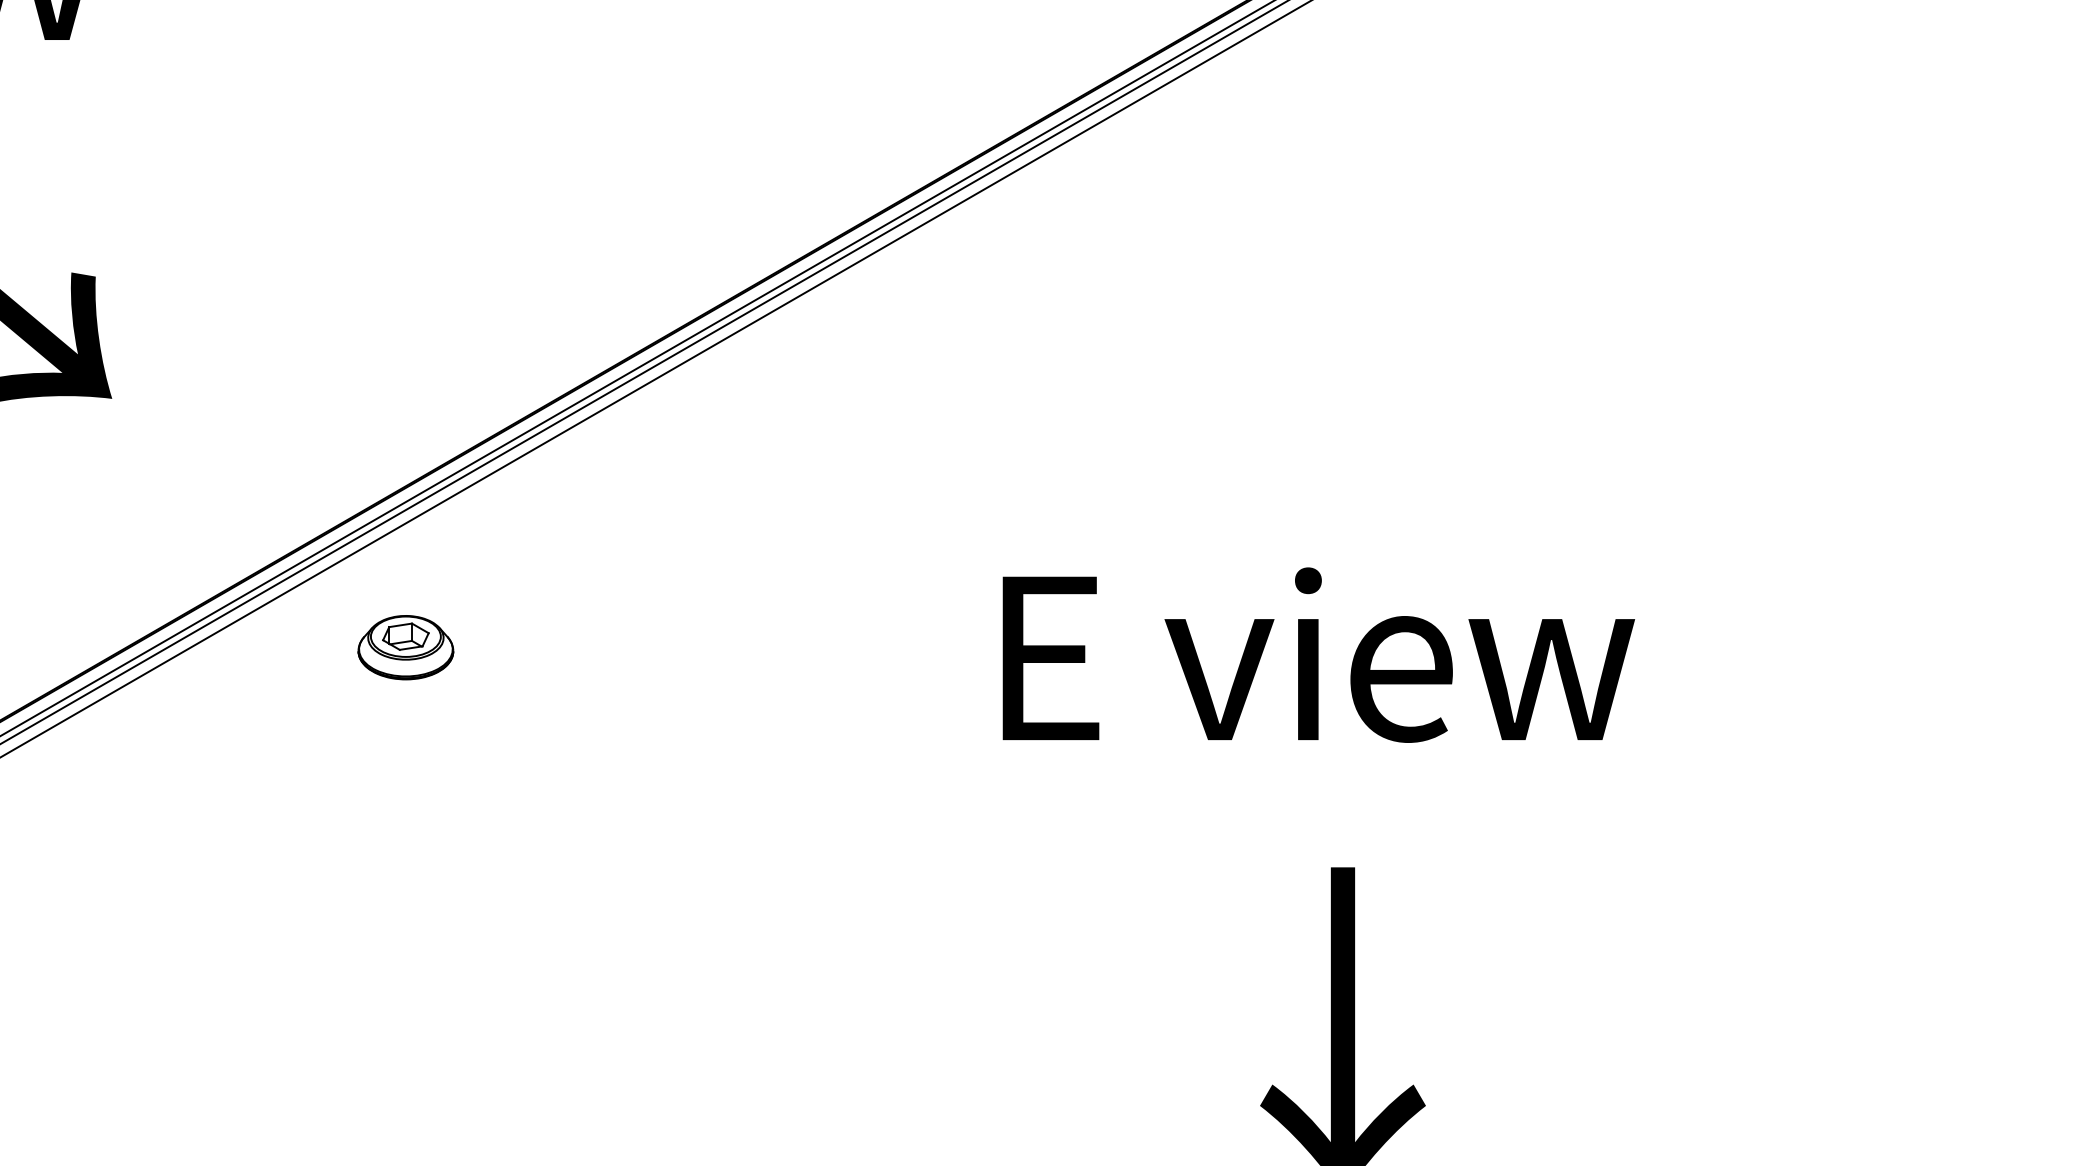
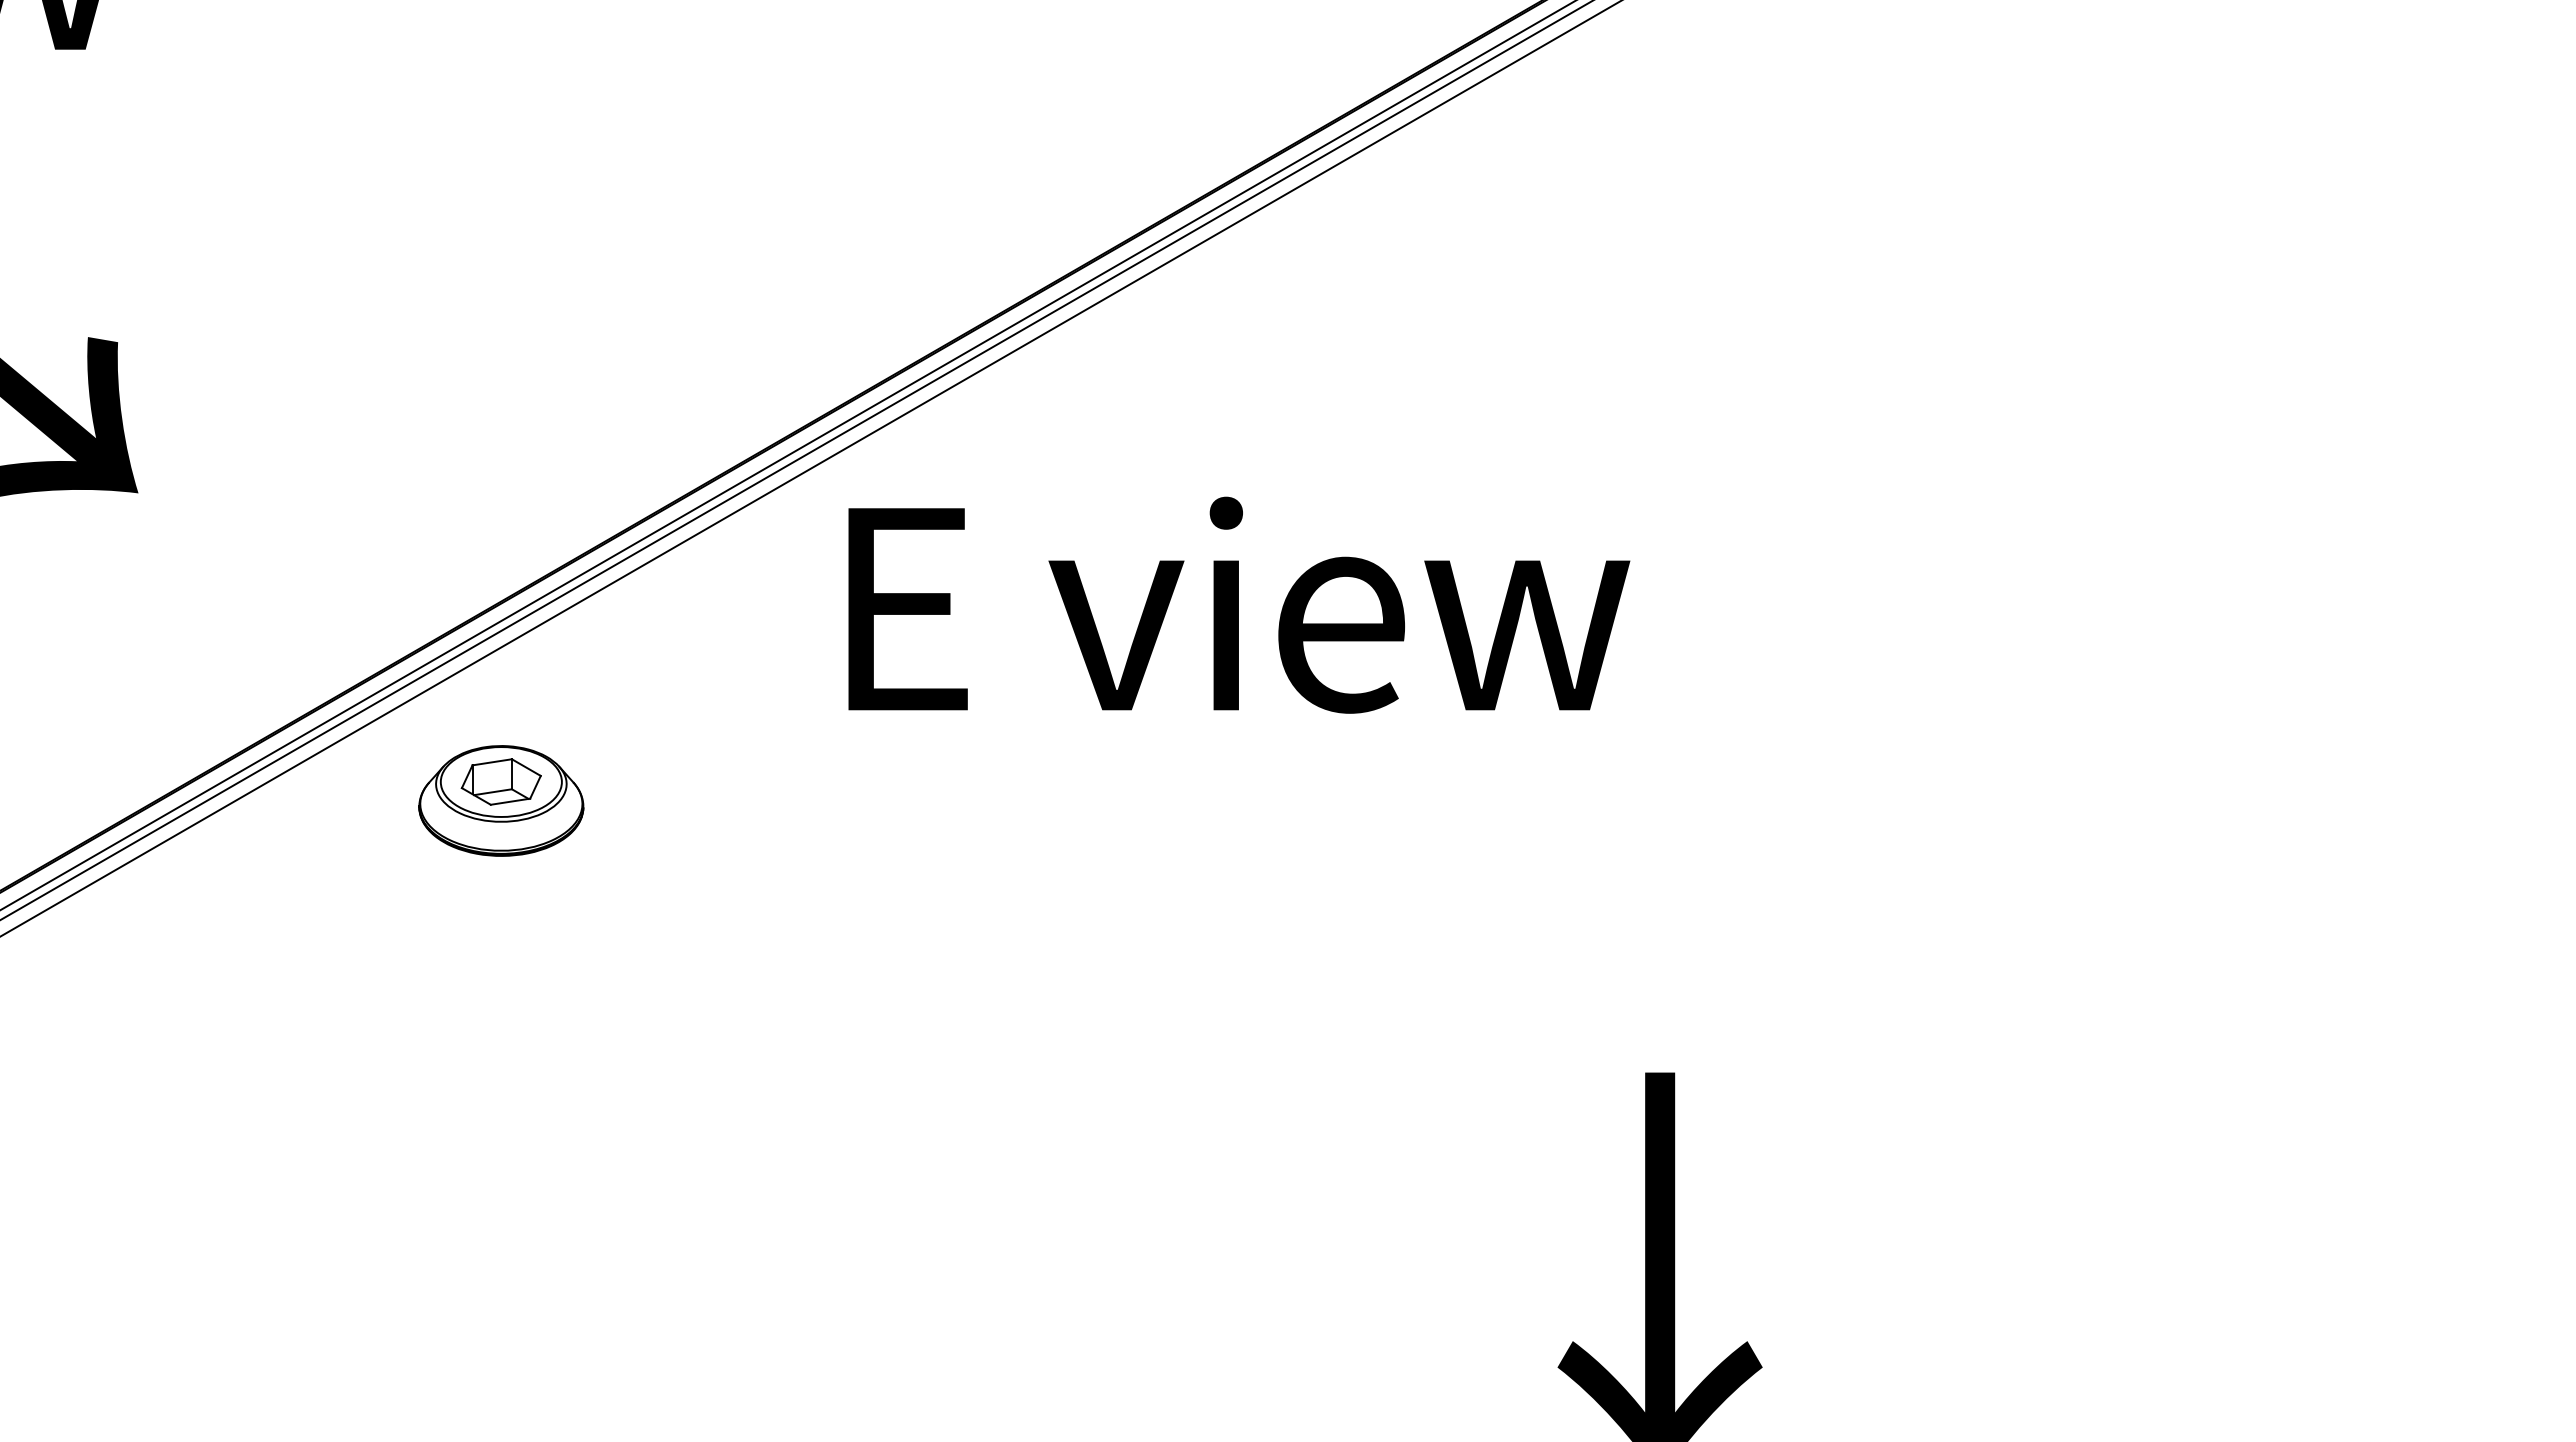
part: (405, 647) -> (501, 800), size x1.4
text: (1319, 654) -> (1239, 604), moved

